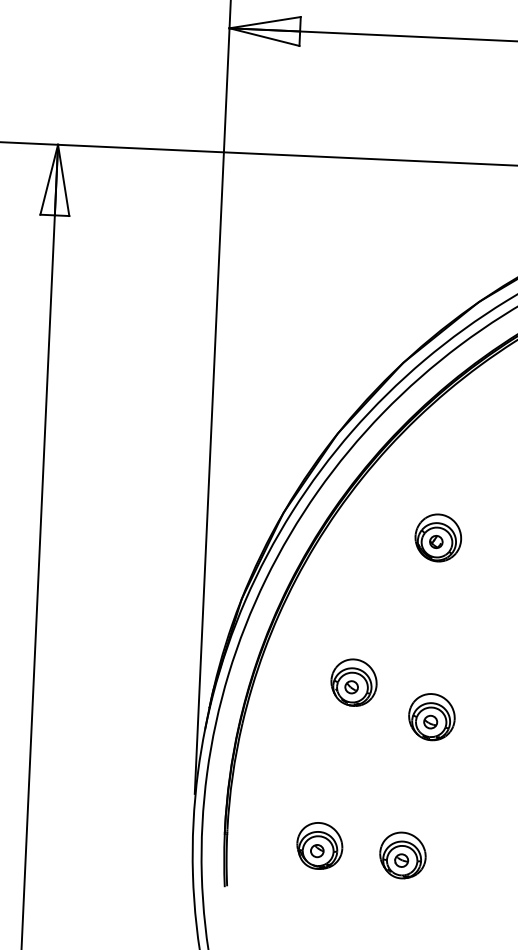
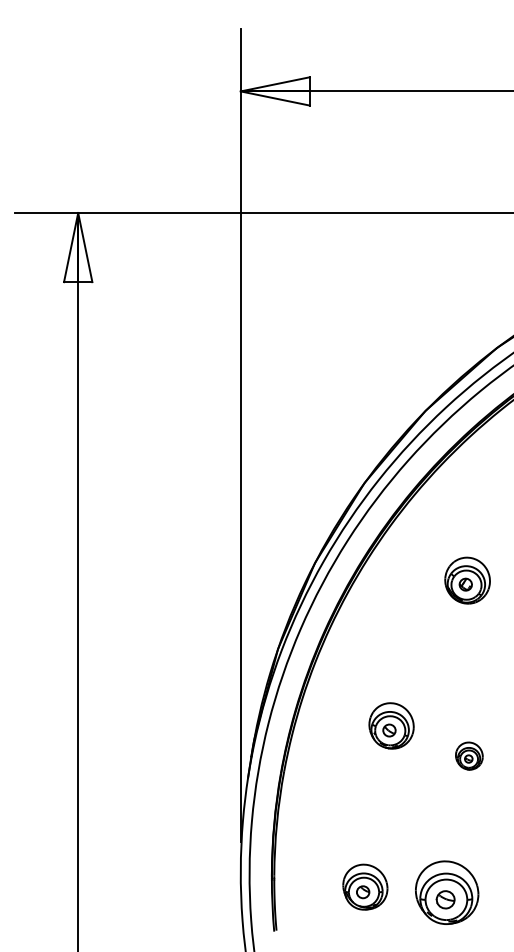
part: (432, 716) -> (469, 755), size x0.6
part: (402, 855) -> (446, 892), size x1.4

